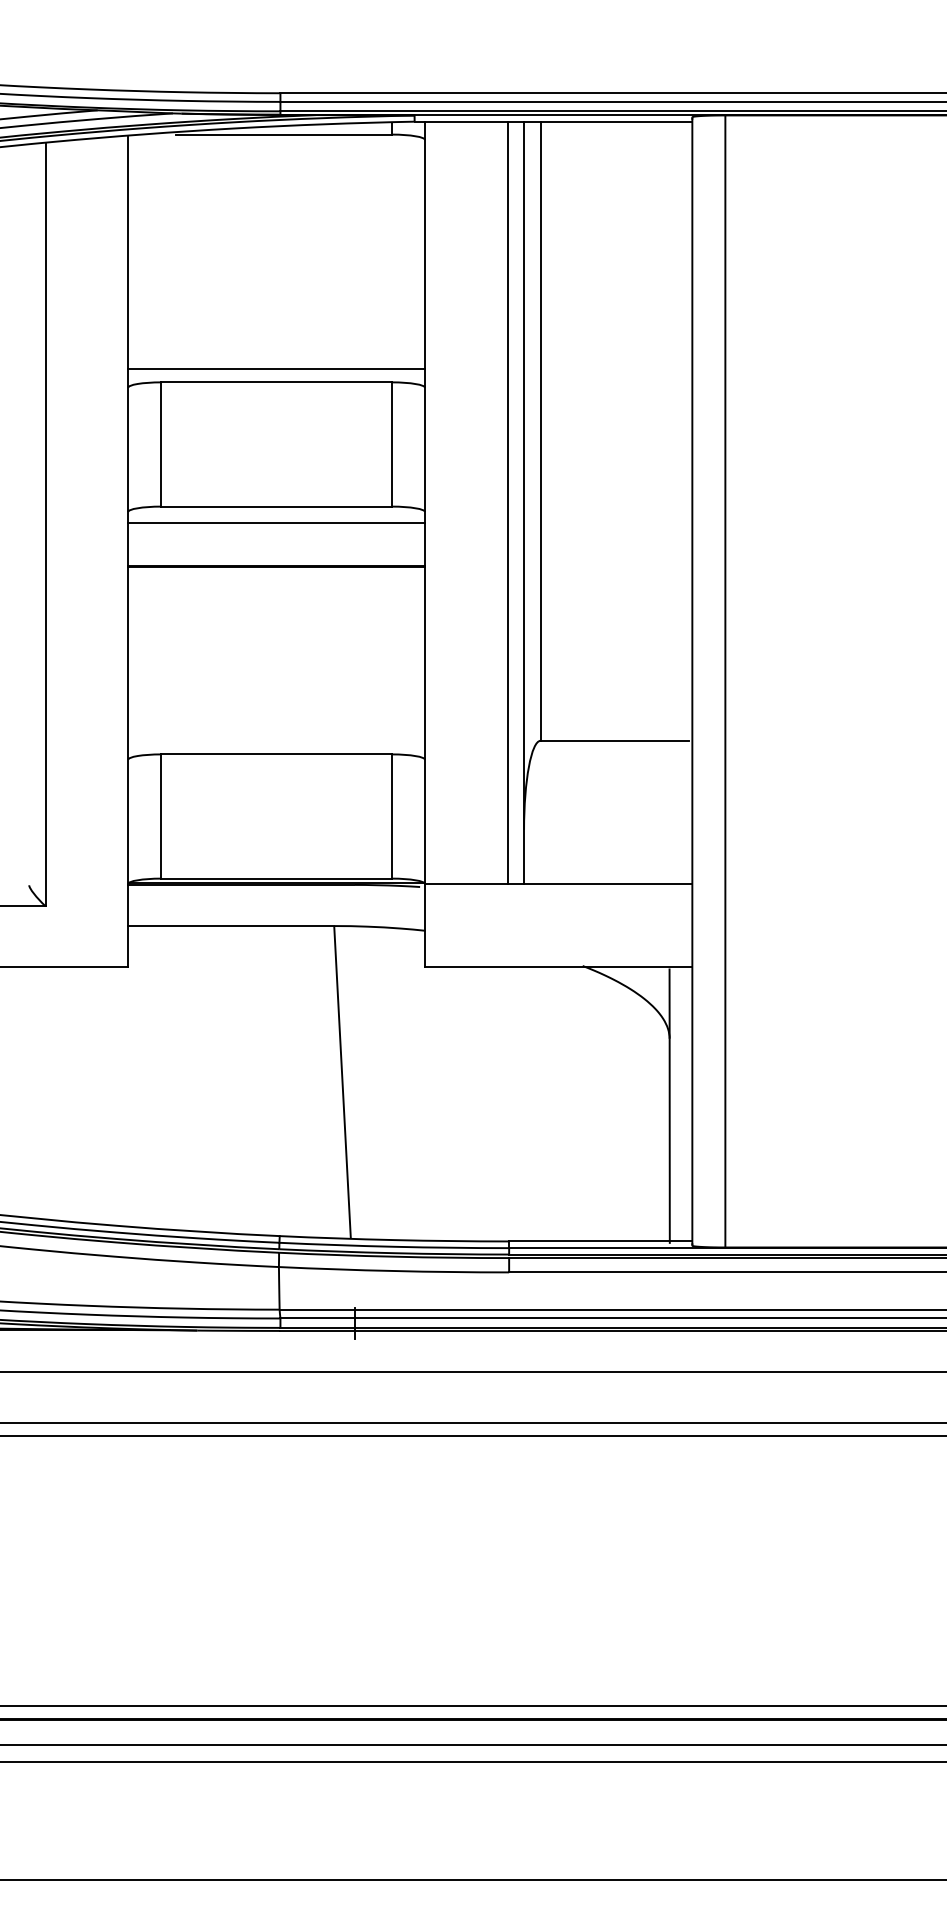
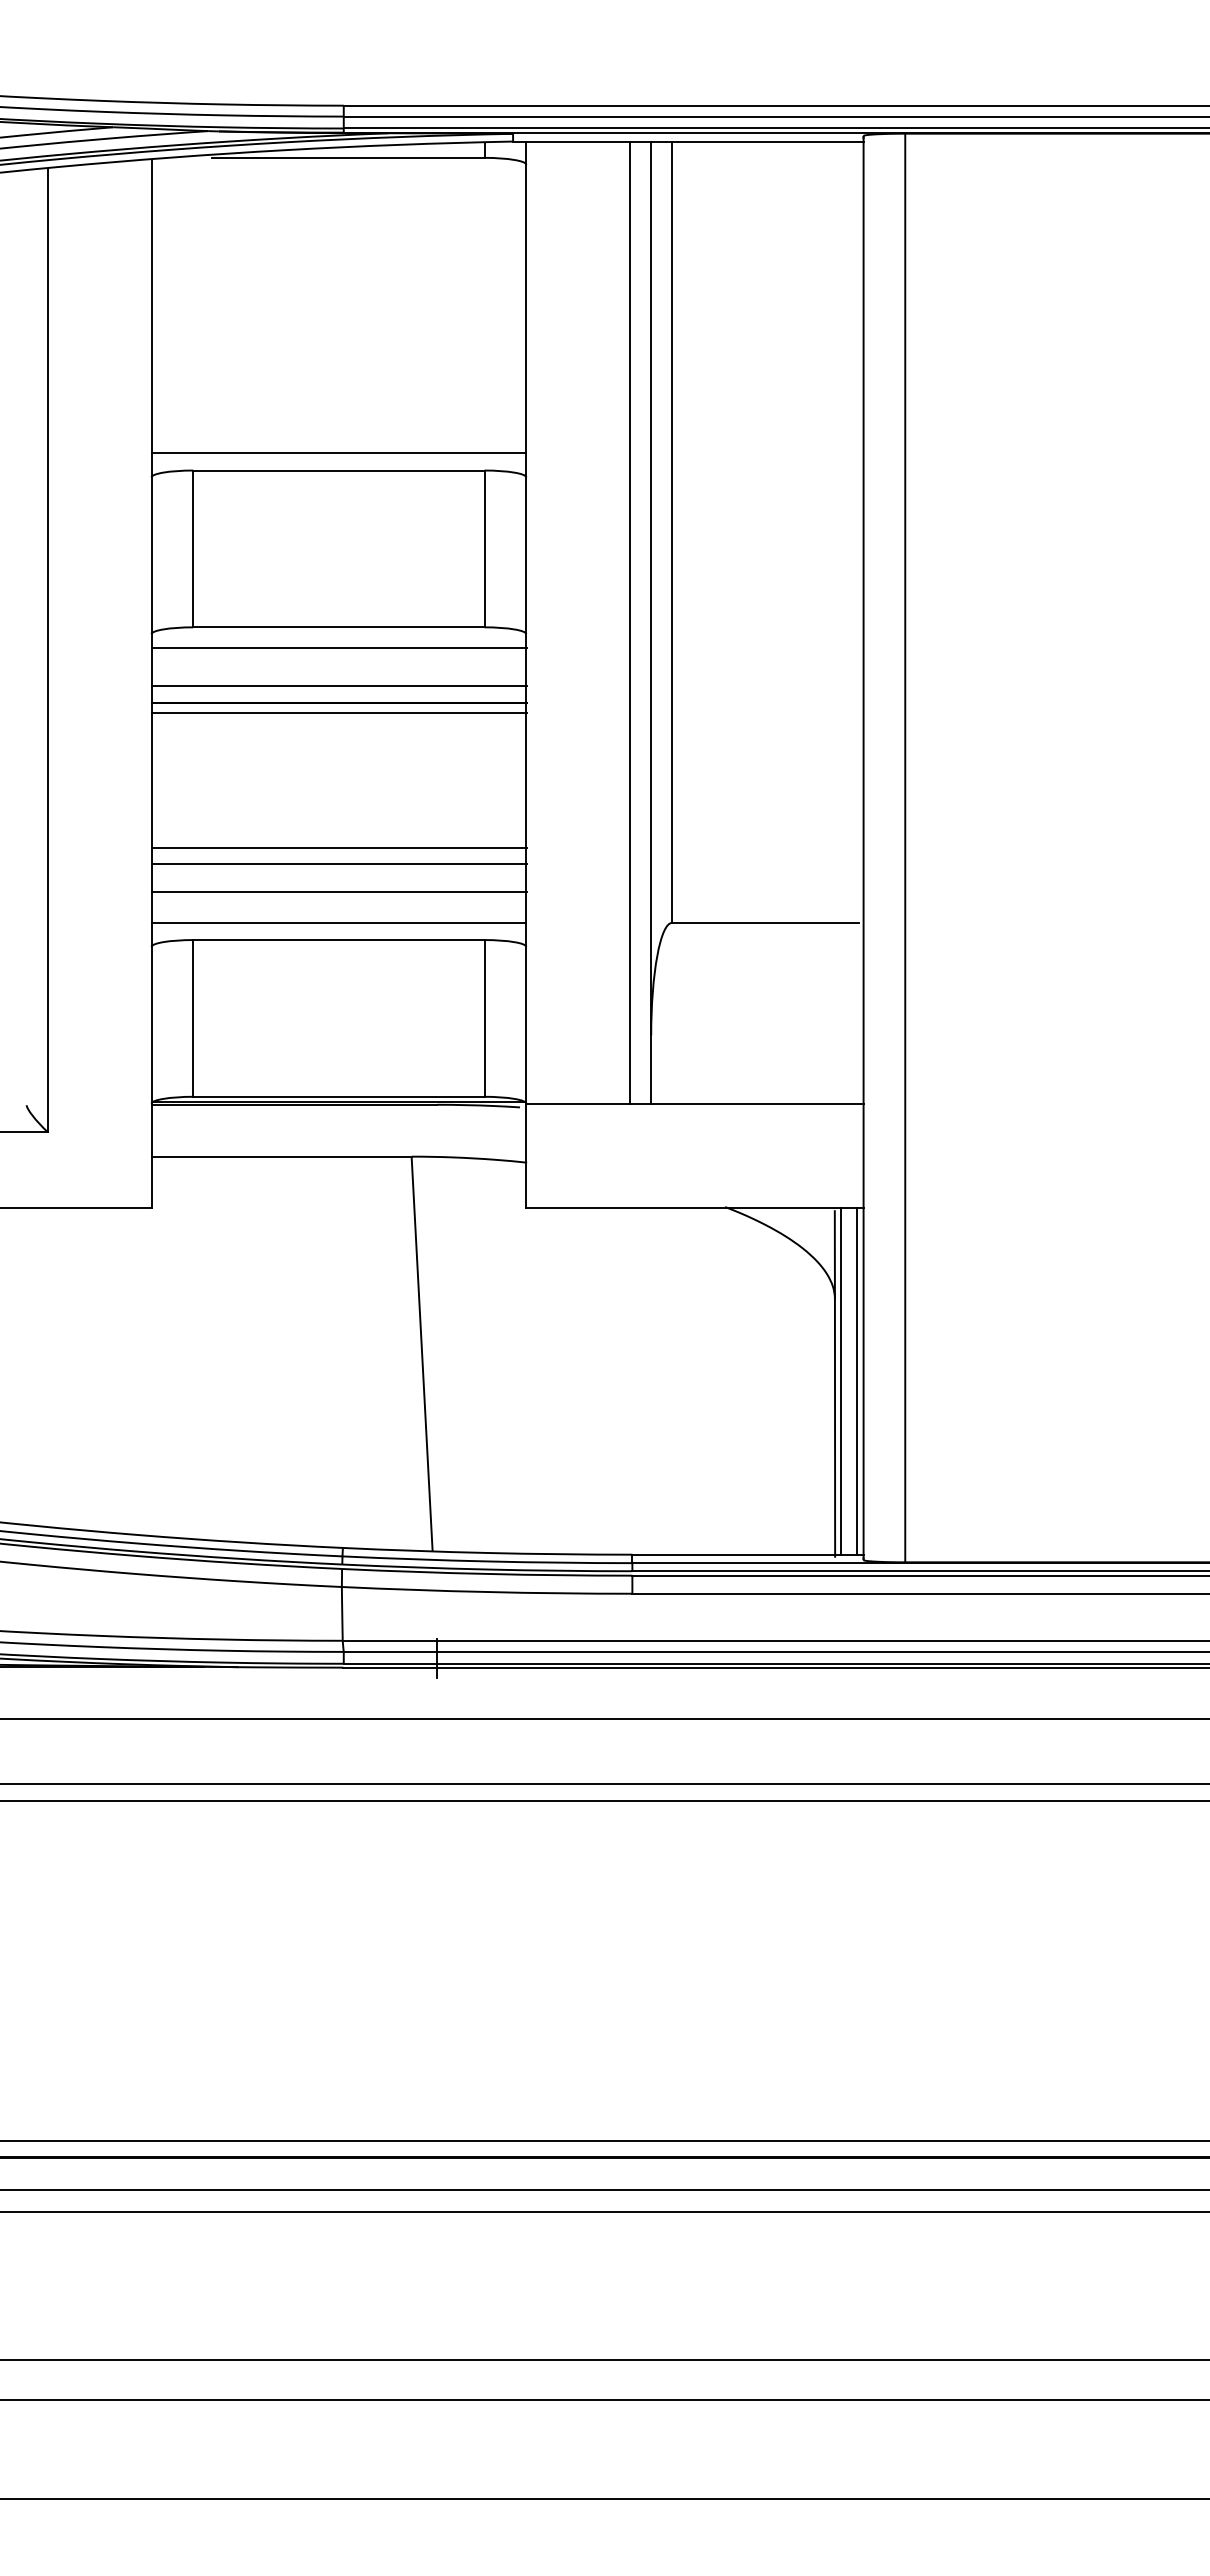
line: (276, 552) -> (338, 685), added
line: (276, 574) -> (338, 712), added
line: (276, 681) -> (338, 848), added
line: (276, 694) -> (338, 864), added
line: (276, 715) -> (338, 891), added
line: (276, 740) -> (338, 922), added
line: (674, 1104) -> (841, 1381), added
line: (687, 1104) -> (857, 1381), added

